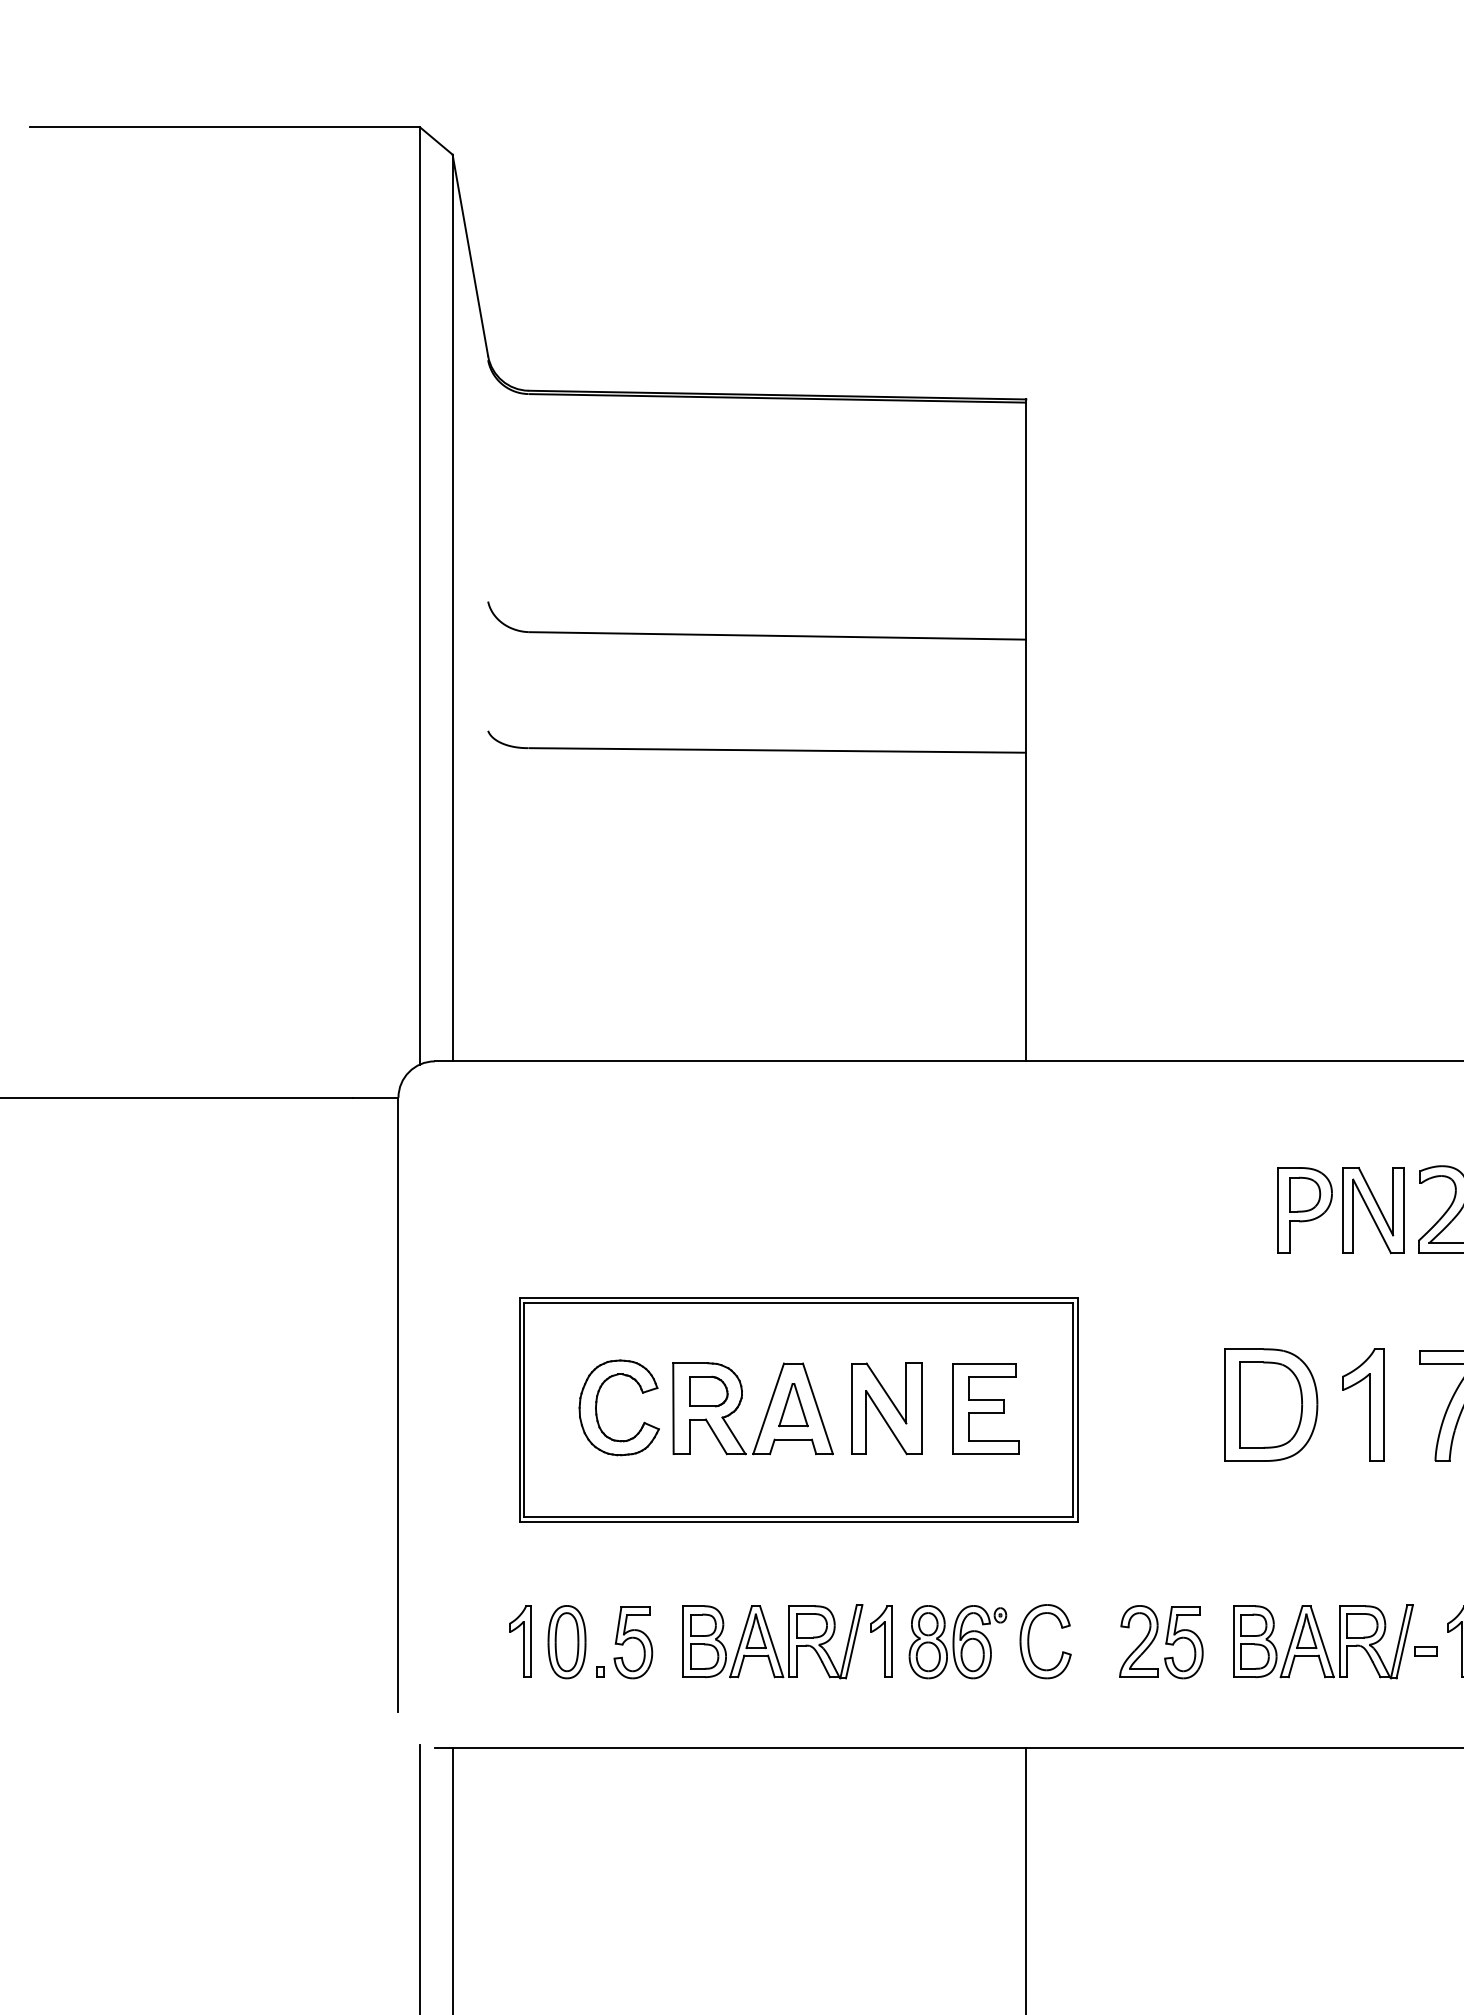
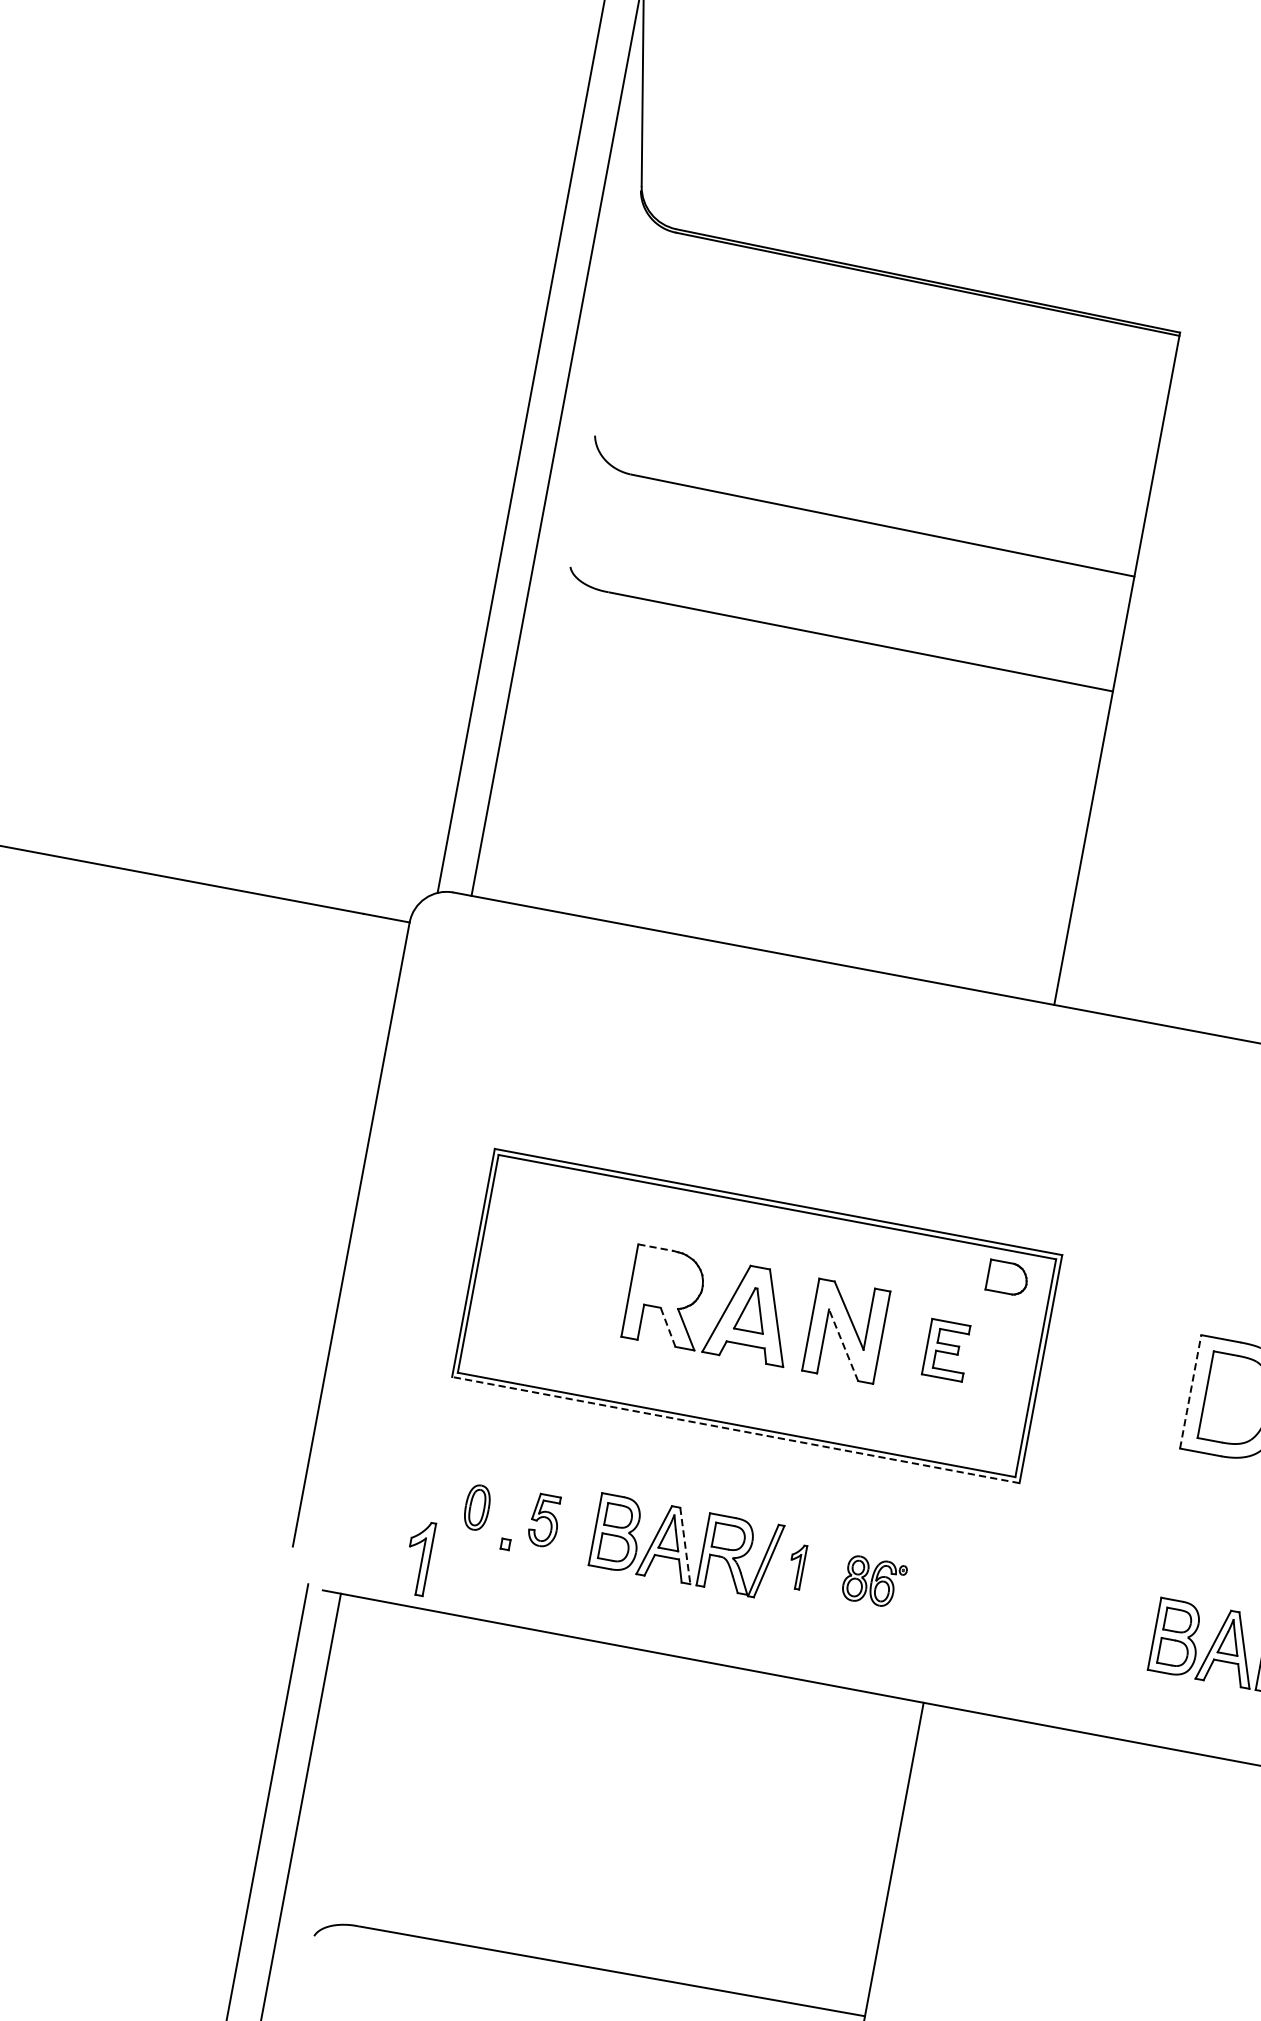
line: (691, 1363) -> (656, 1248), solid -> dashed
part: (708, 1391) -> (1007, 1278), moved
part: (597, 1404) -> (553, 1271), removed
line: (1224, 1405) -> (1190, 1392), solid -> dashed
part: (985, 1408) -> (946, 1349), size x0.6
line: (886, 1422) -> (843, 1345), solid -> dashed
line: (716, 1436) -> (668, 1327), solid -> dashed
line: (798, 1522) -> (735, 1429), solid -> dashed
part: (520, 1641) -> (419, 1557), moved
part: (881, 1641) -> (796, 1566), size x0.6
part: (1029, 1641) -> (947, 1594), removed
part: (566, 1642) -> (476, 1507), size x0.6
part: (633, 1642) -> (544, 1520), size x0.7
line: (771, 1642) -> (684, 1546), solid -> dashed
part: (957, 1642) -> (873, 1582), size x0.6
part: (1161, 1642) -> (1081, 1620), removed

